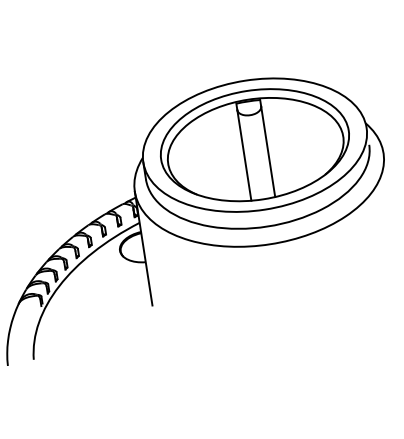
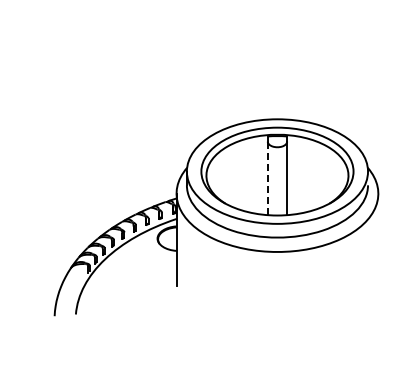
line: (244, 155) -> (267, 178), solid -> dashed

